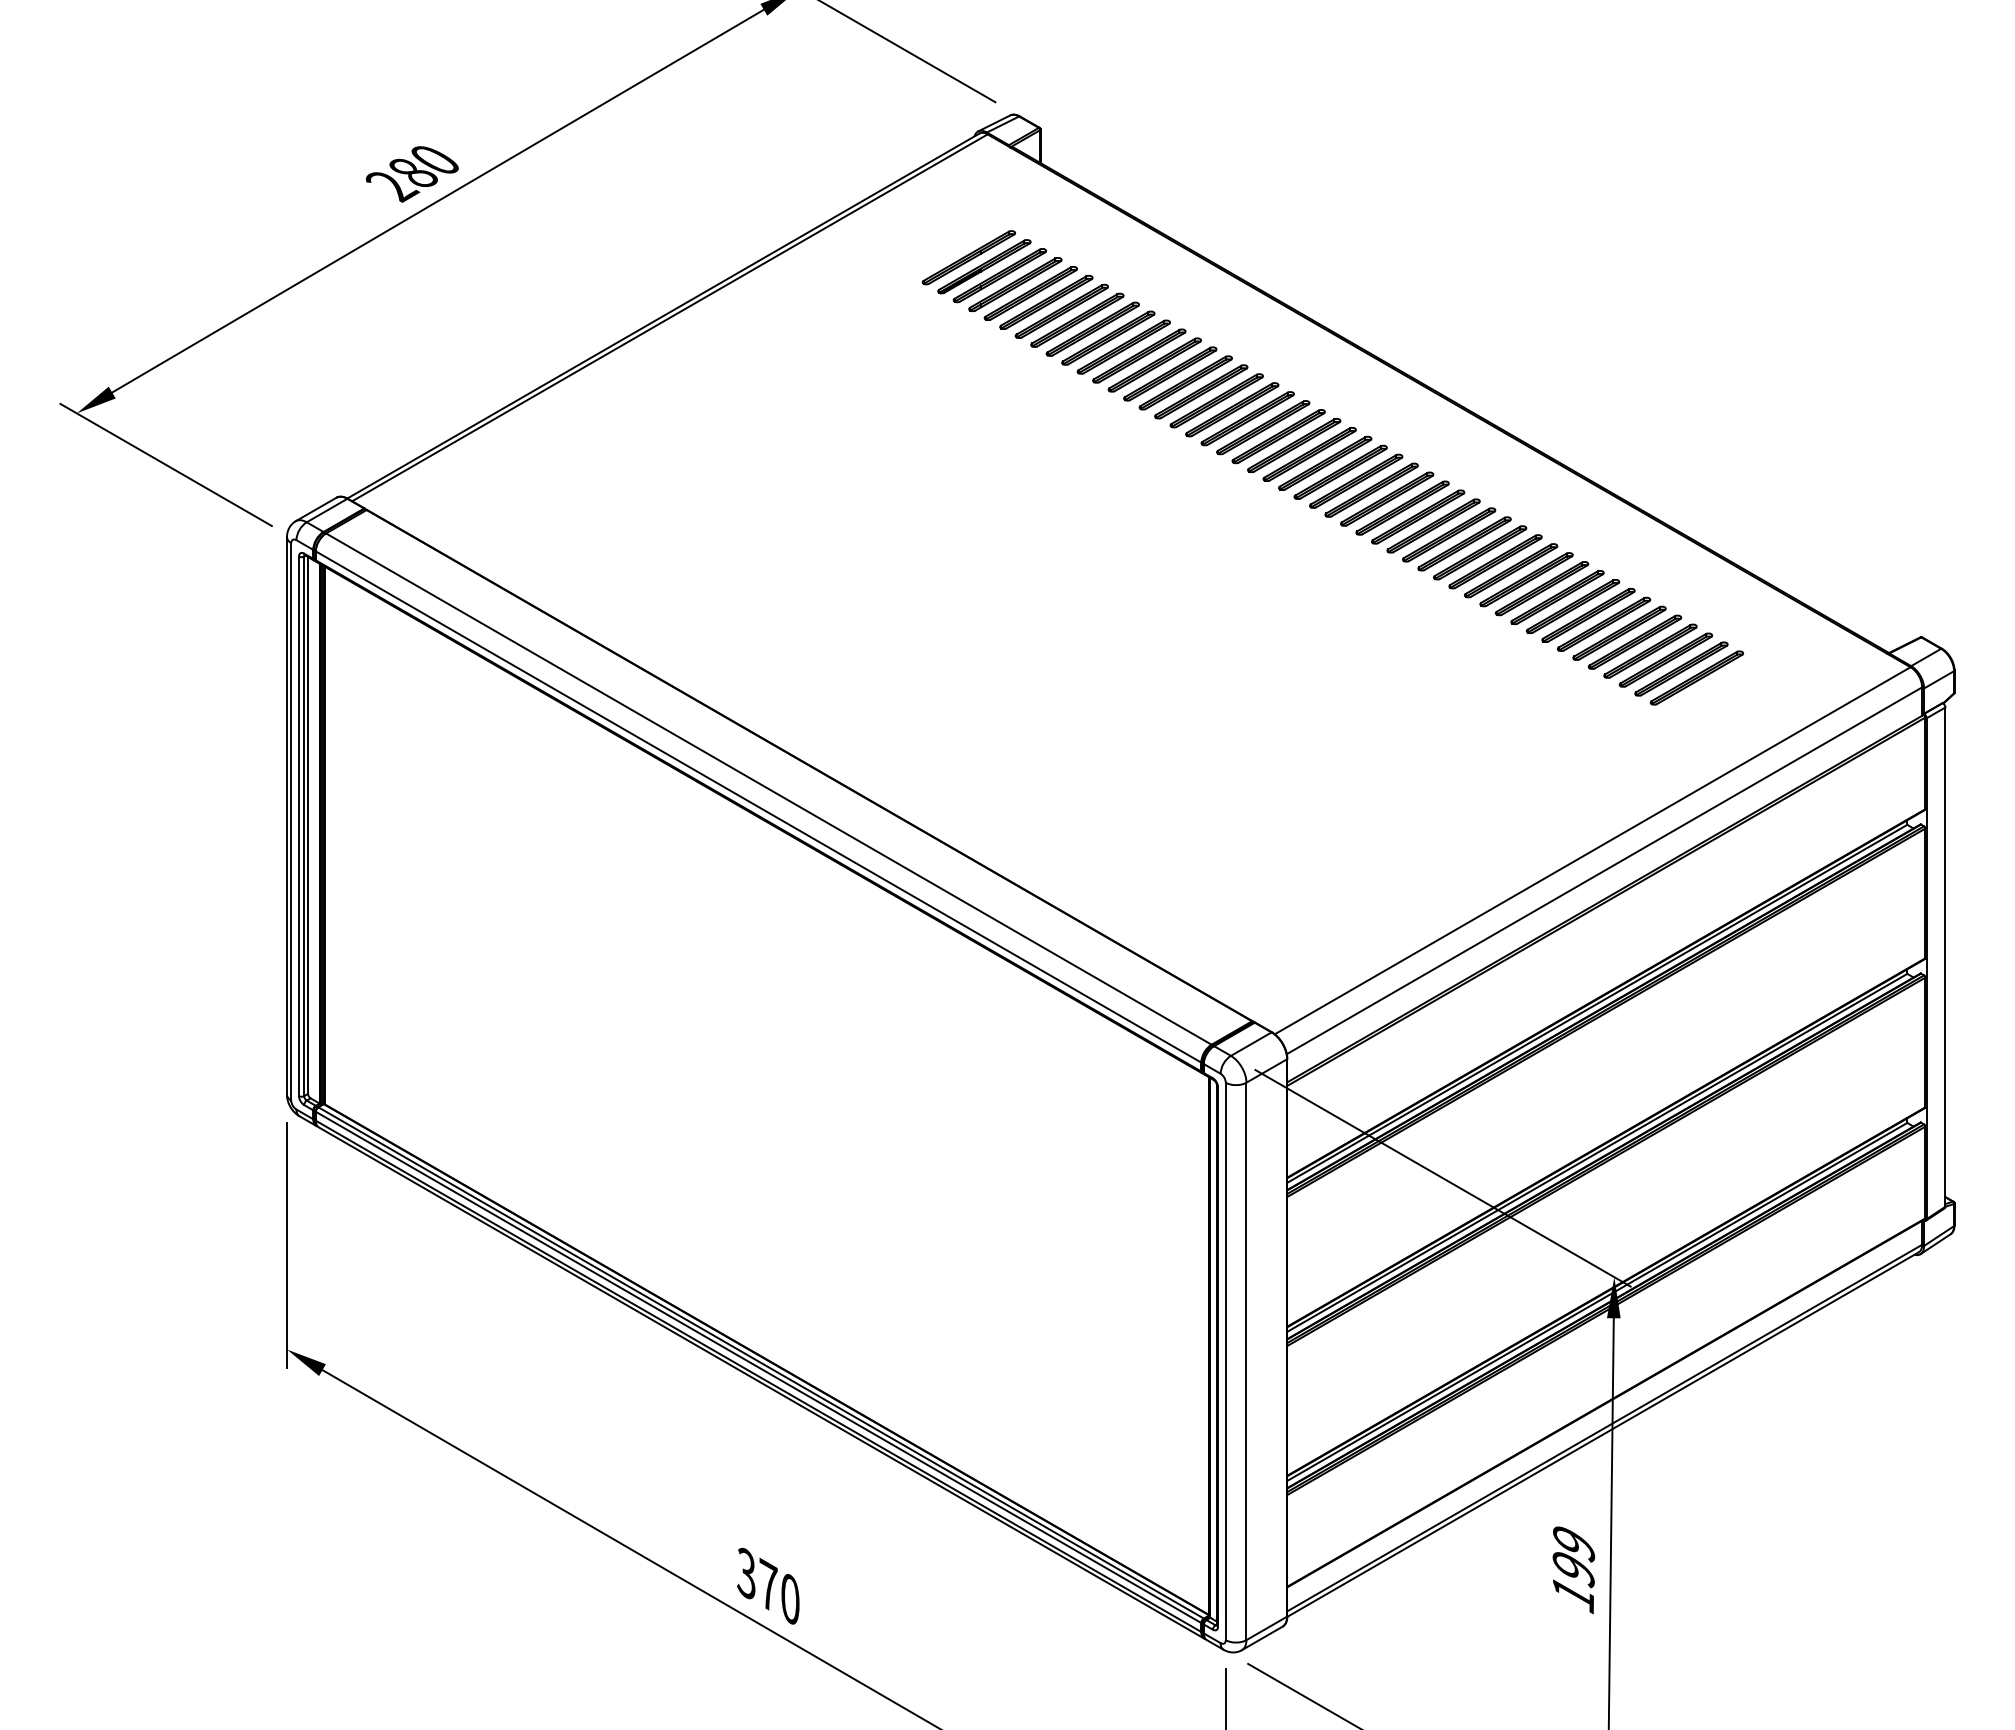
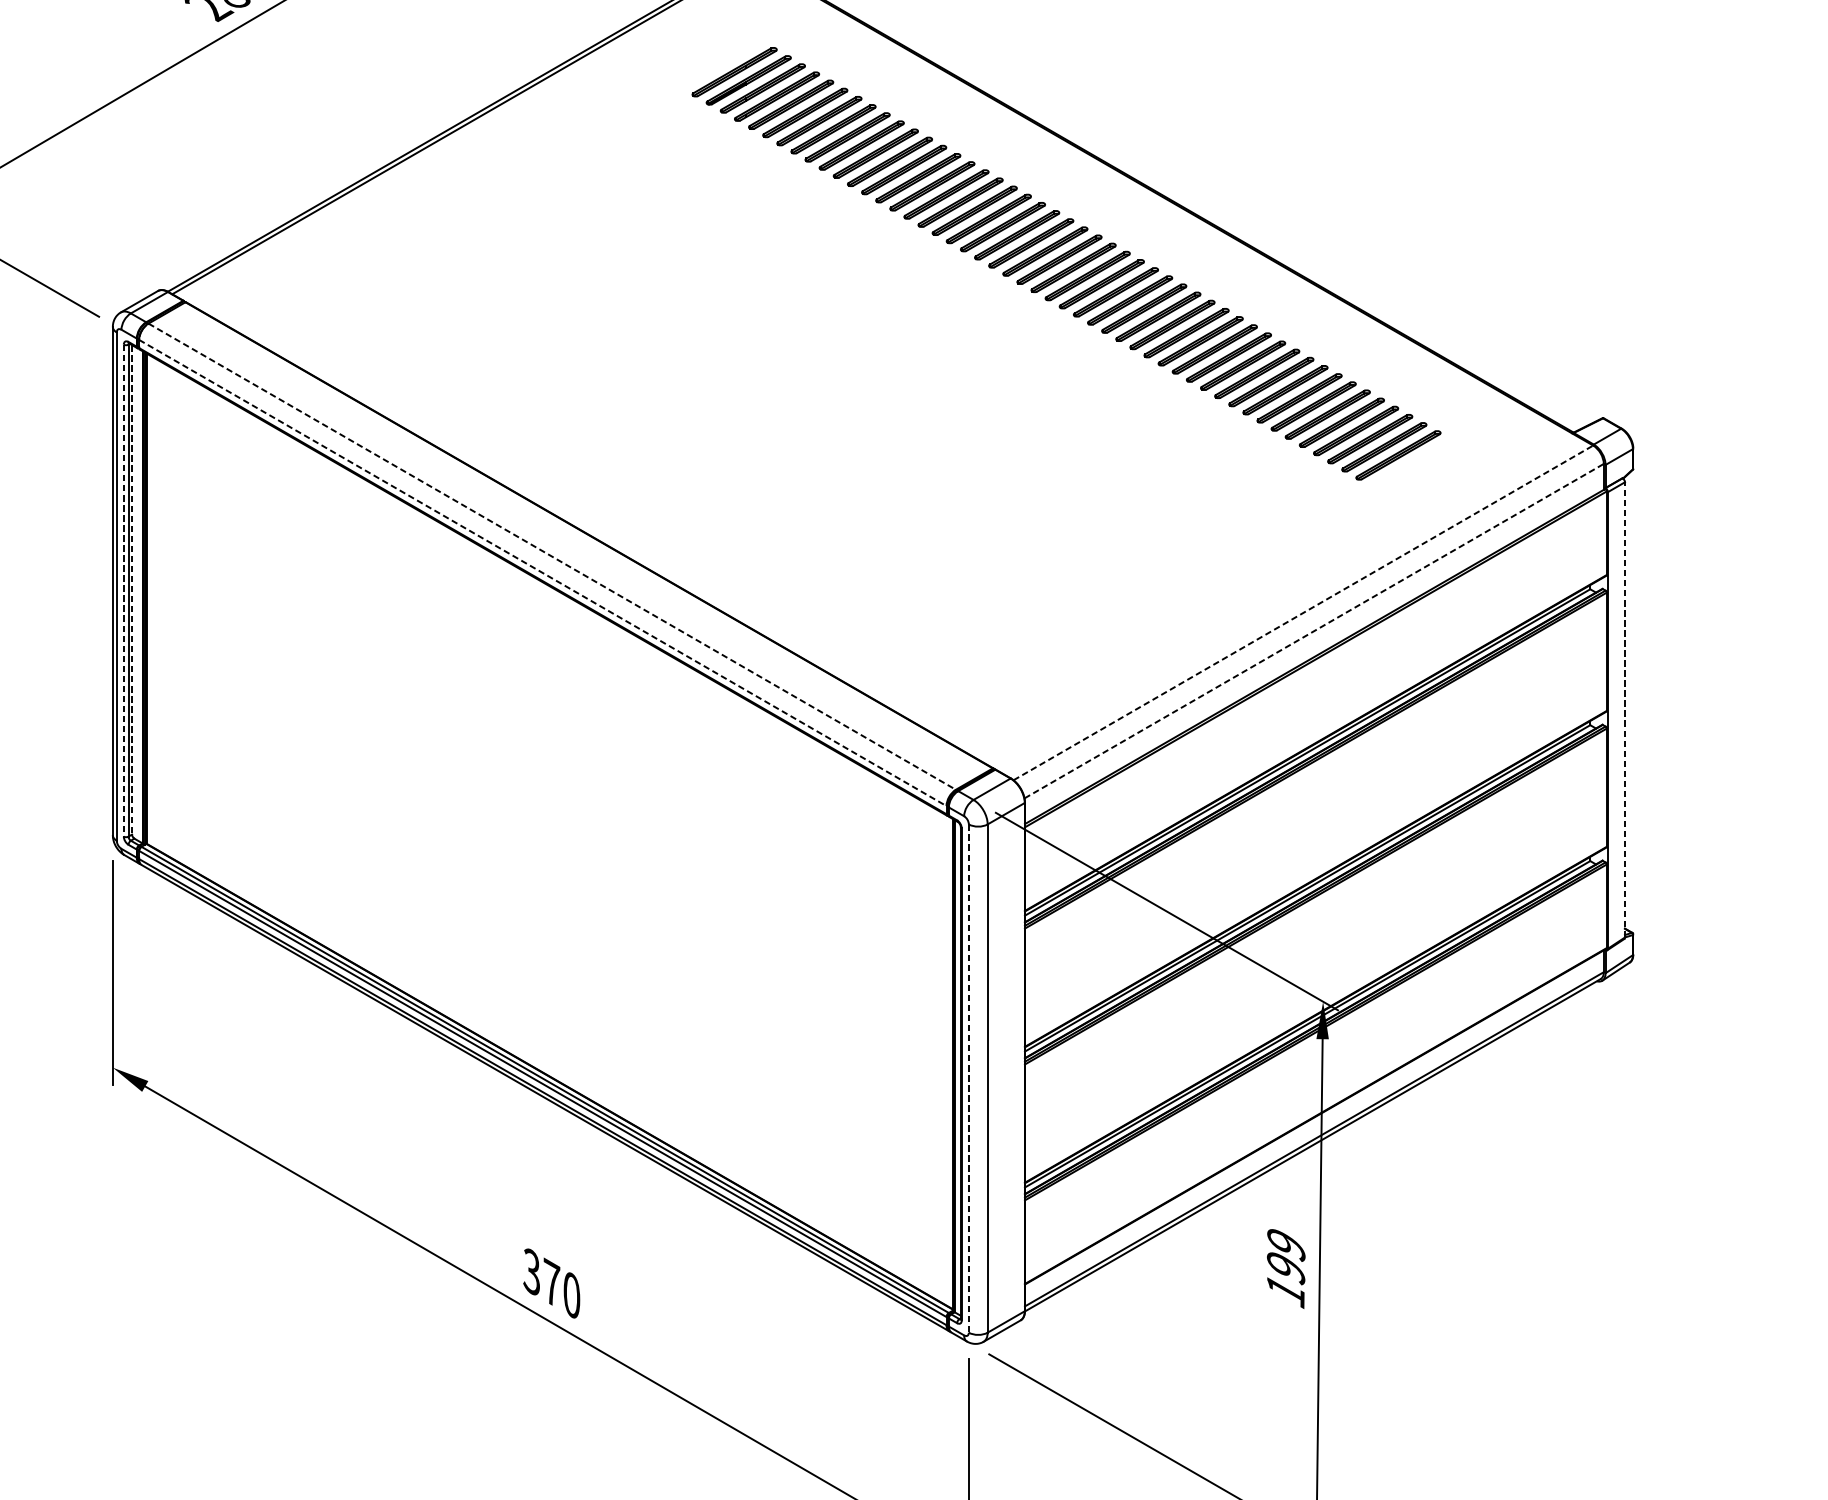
line: (769, 789) -> (552, 557), solid -> dashed
line: (758, 807) -> (542, 573), solid -> dashed
line: (308, 825) -> (132, 589), solid -> dashed
line: (299, 826) -> (124, 590), solid -> dashed
line: (1593, 850) -> (1304, 612), solid -> dashed
line: (1604, 870) -> (1314, 630), solid -> dashed
line: (1945, 957) -> (1625, 710), solid -> dashed
line: (1225, 1361) -> (968, 1078), solid -> dashed

